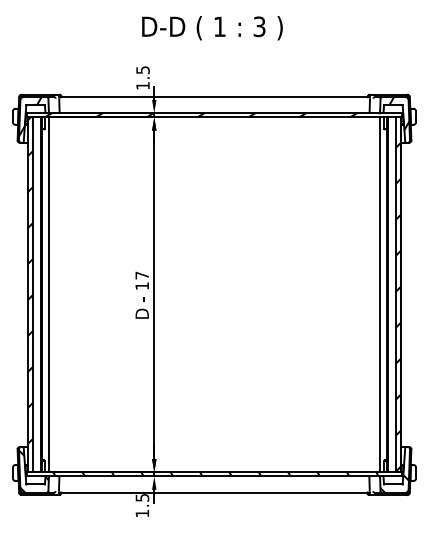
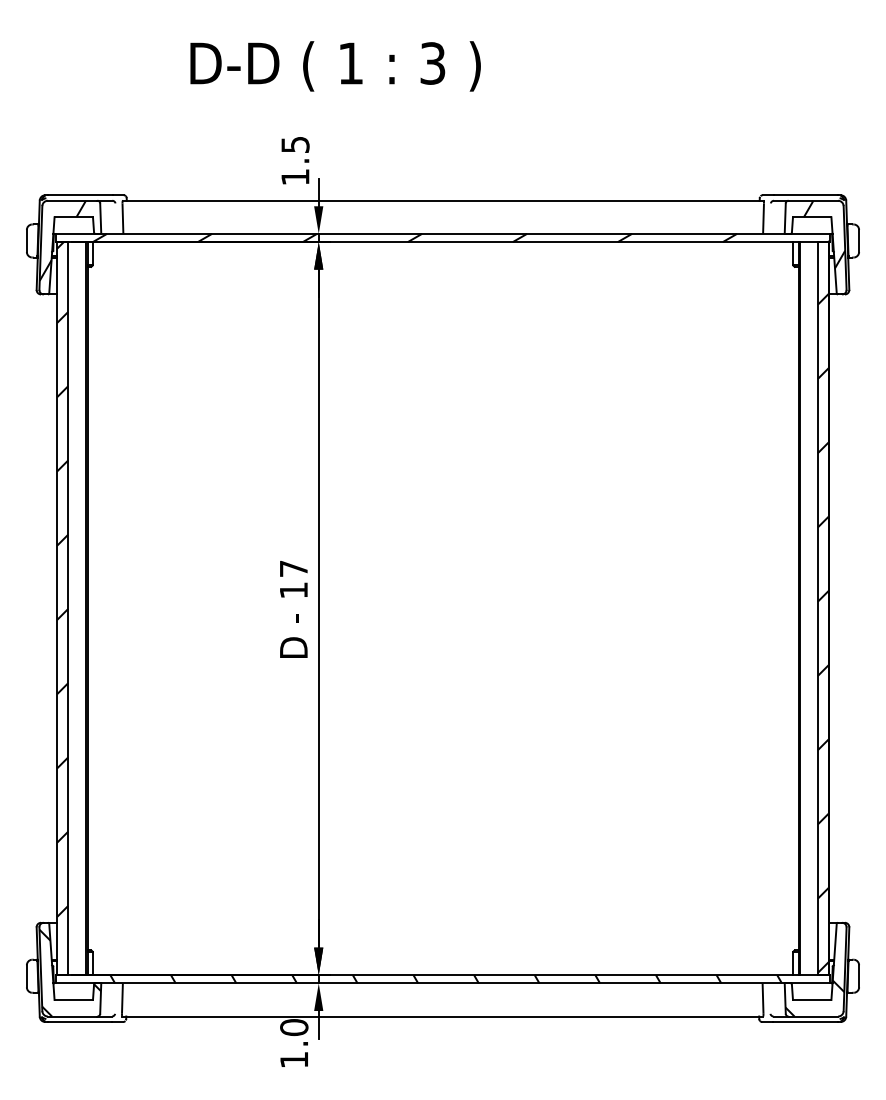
text: (212, 28) -> (335, 67), moved
line: (48, 294) -> (100, 607), removed
line: (380, 294) -> (785, 607), removed
text: (142, 497) -> (294, 1026), 1.5 -> 1.0

